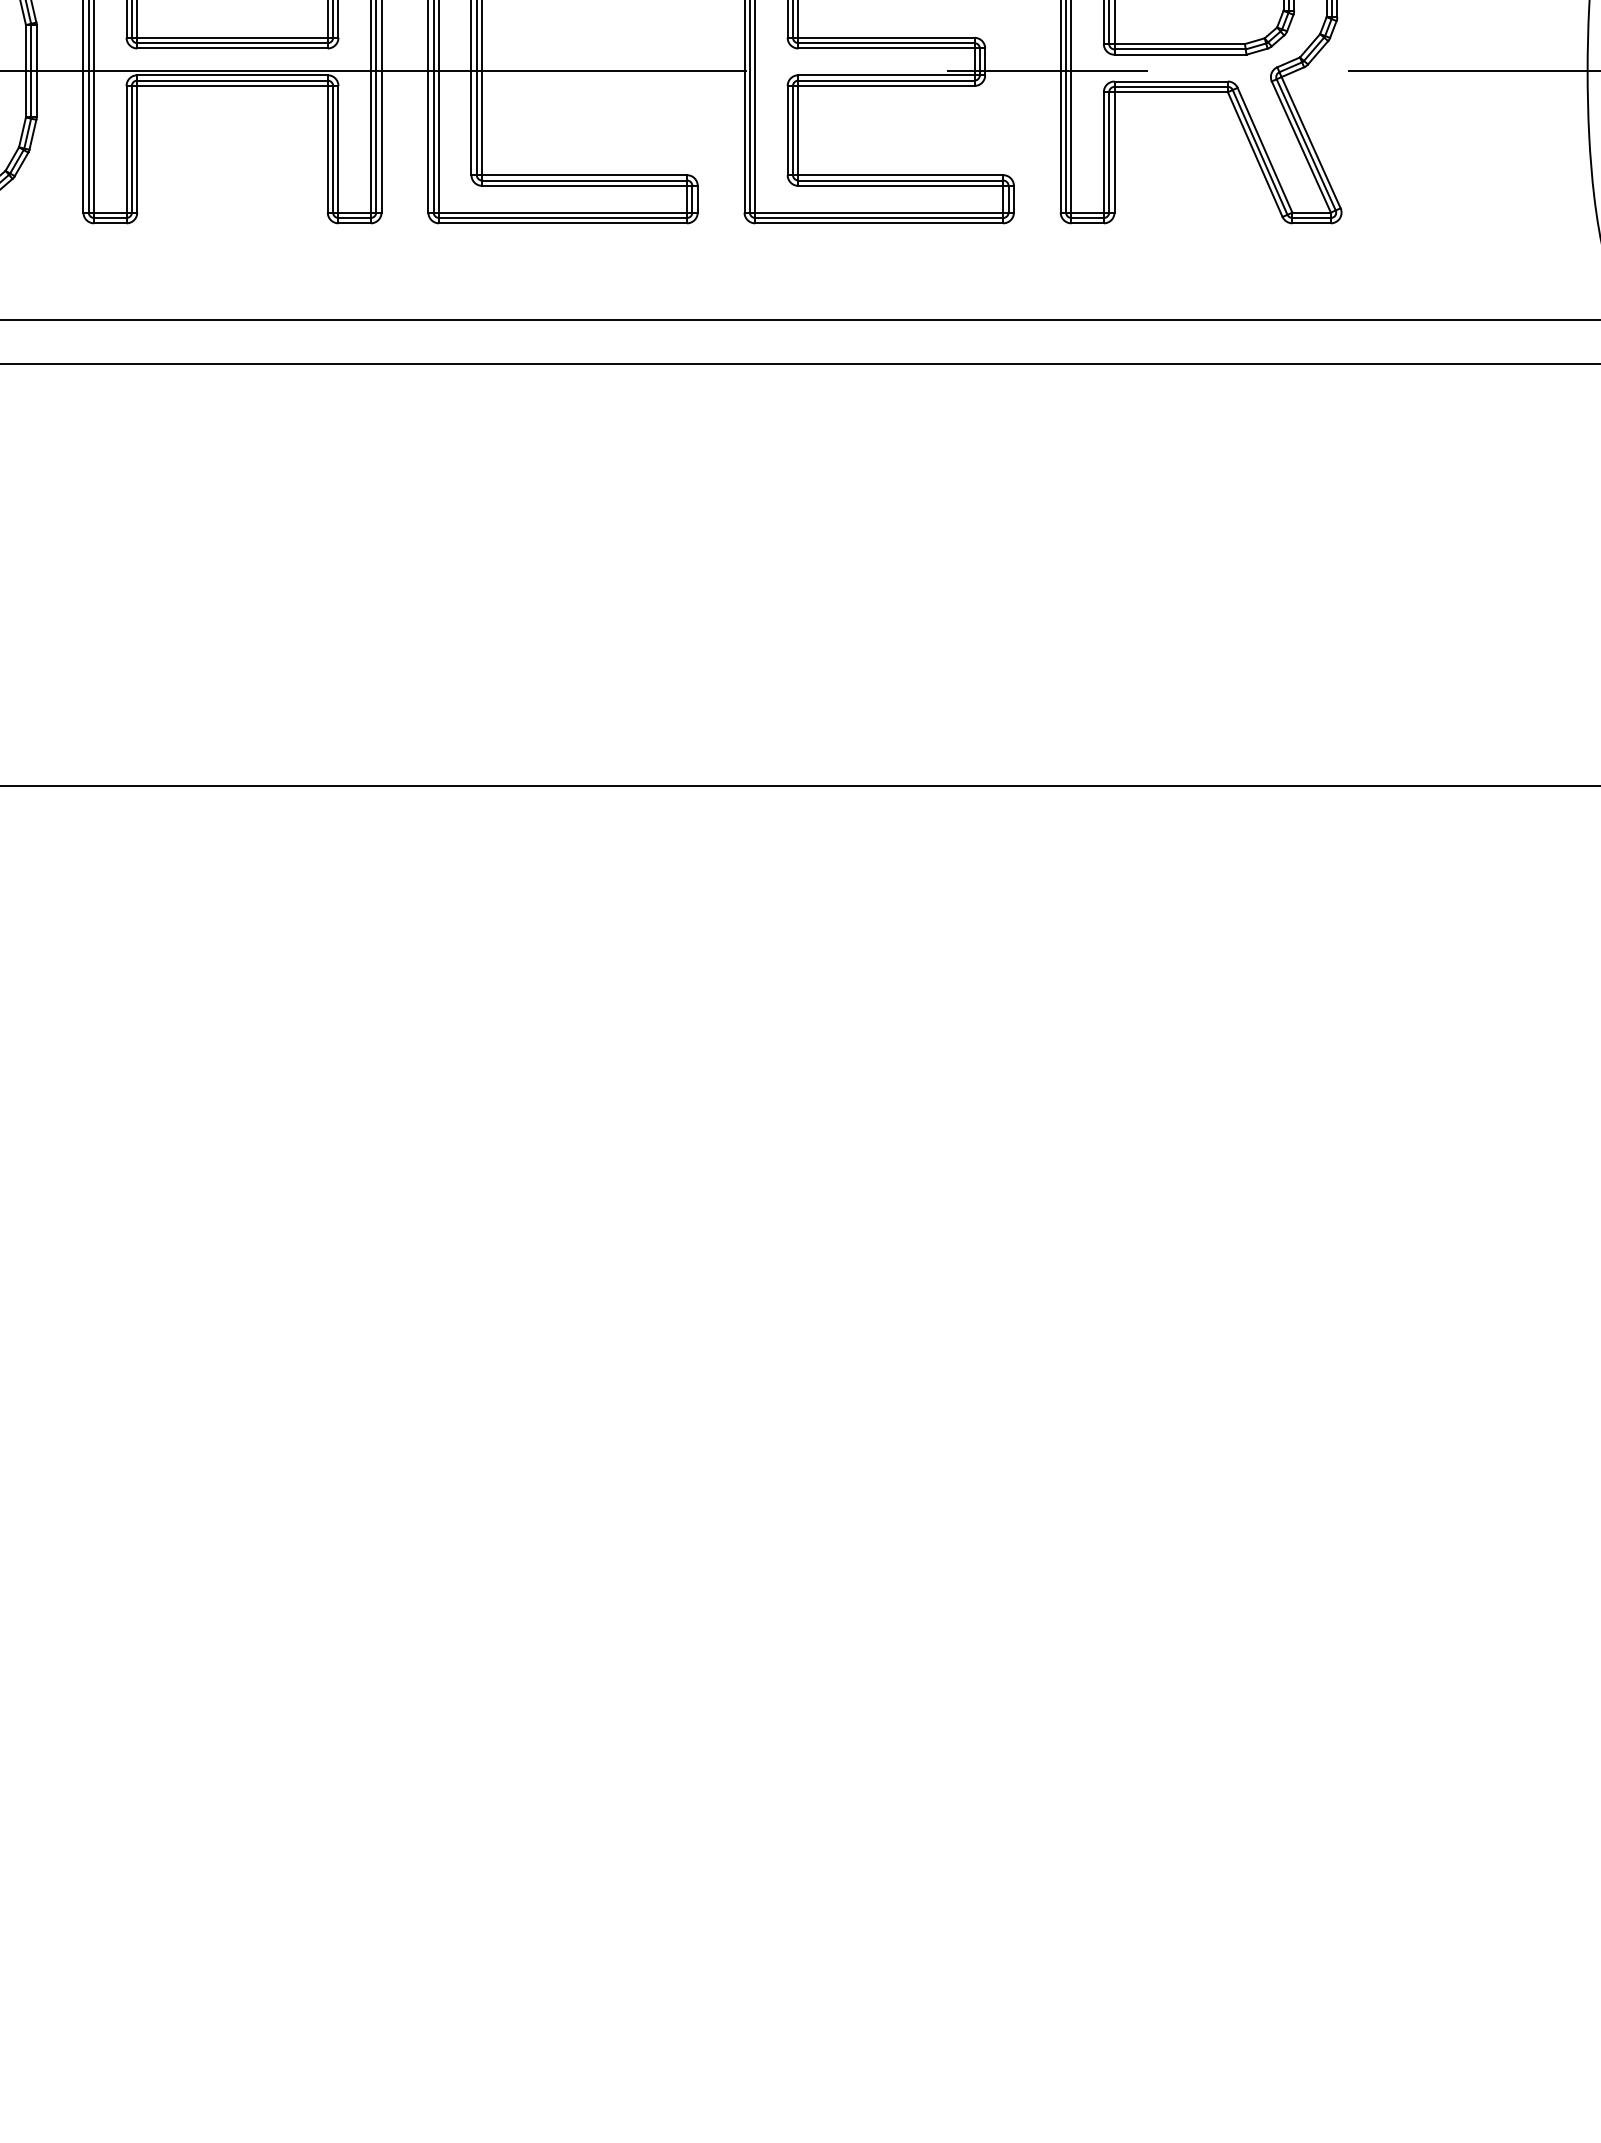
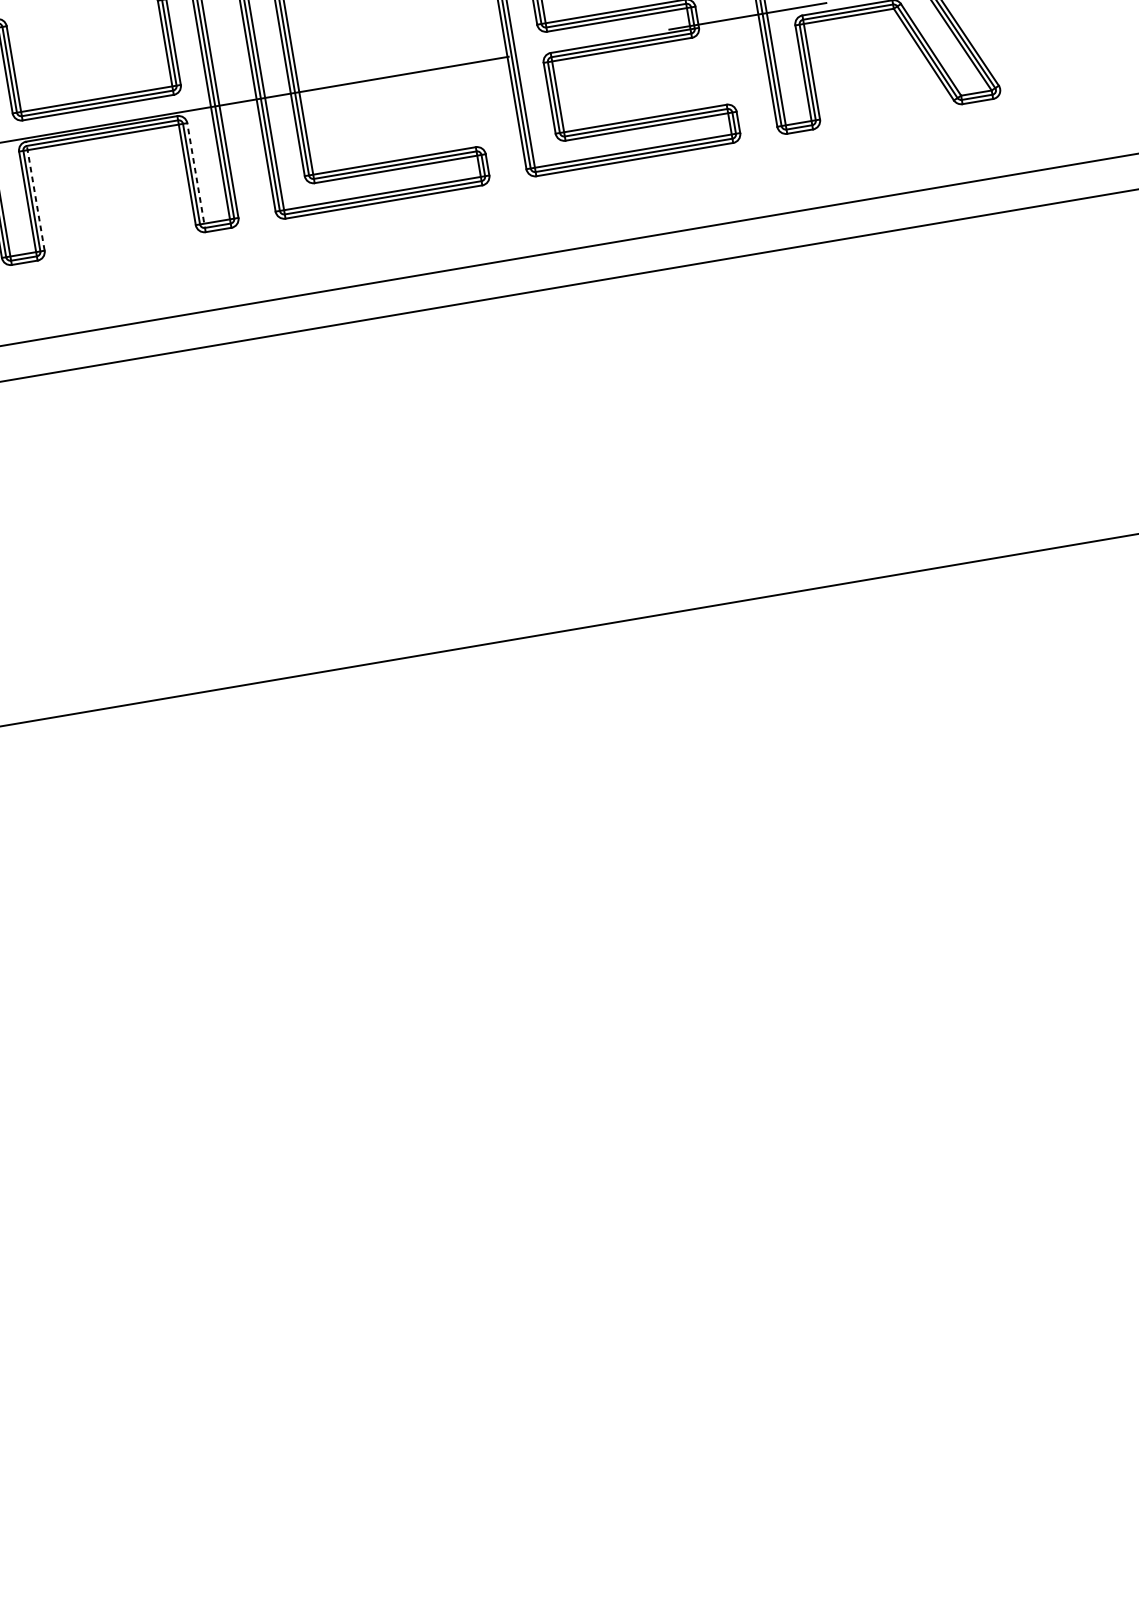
line: (137, 143) -> (35, 195), solid -> dashed
line: (338, 154) -> (196, 177), solid -> dashed

